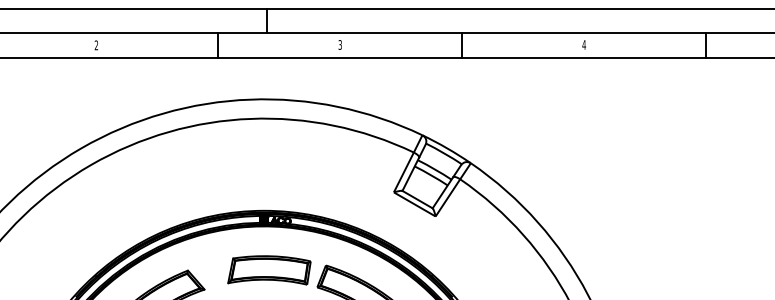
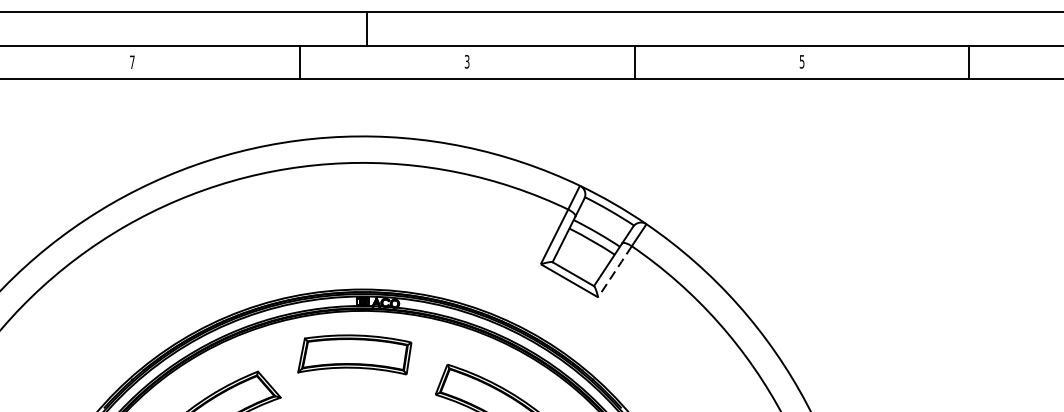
text: (583, 44) -> (801, 61), 4 -> 5
text: (96, 45) -> (132, 62), 2 -> 7
line: (448, 197) -> (615, 271), solid -> dashed
part: (269, 270) -> (354, 355), moved

